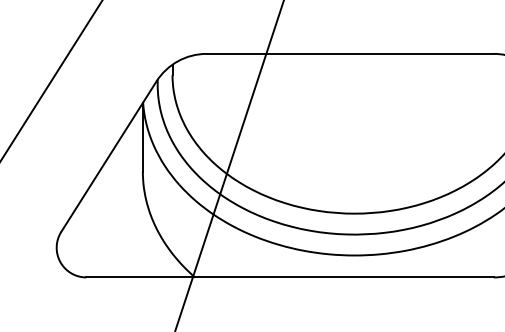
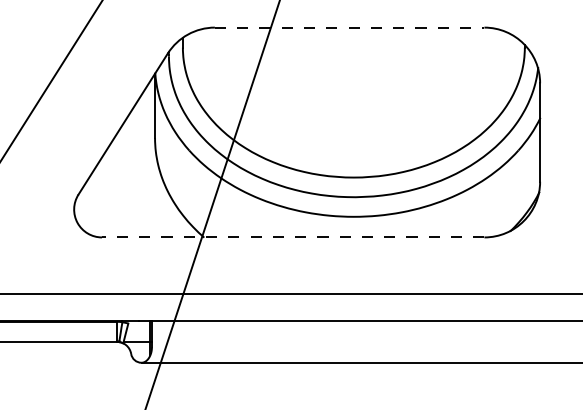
line: (350, 53) -> (349, 27), solid -> dashed
line: (289, 277) -> (292, 237), solid -> dashed

